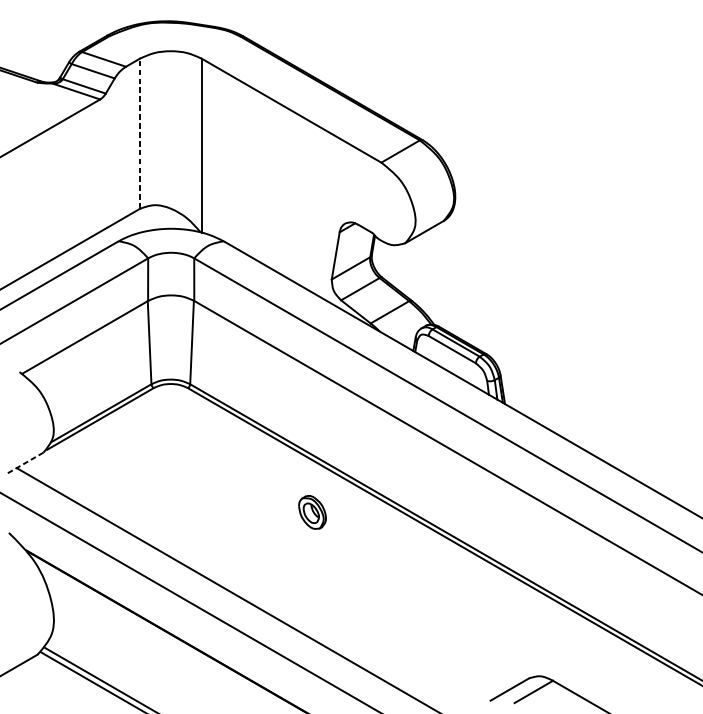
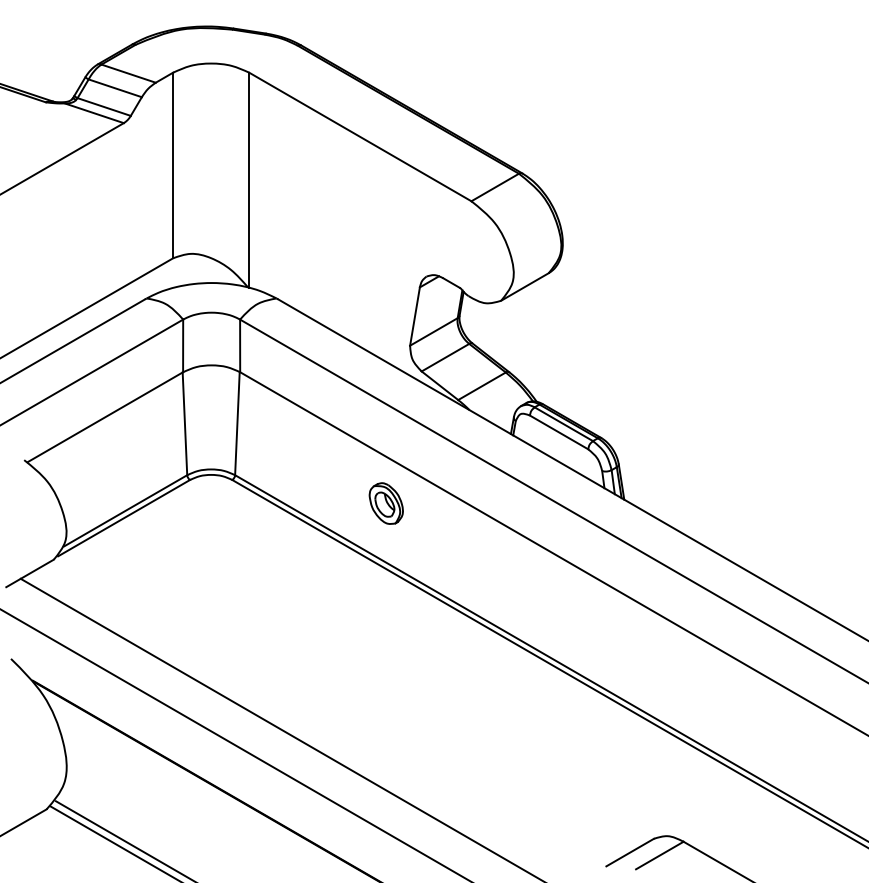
line: (140, 133) -> (173, 165), dashed -> solid
line: (23, 463) -> (29, 573), dashed -> solid
part: (311, 512) -> (385, 503), moved

